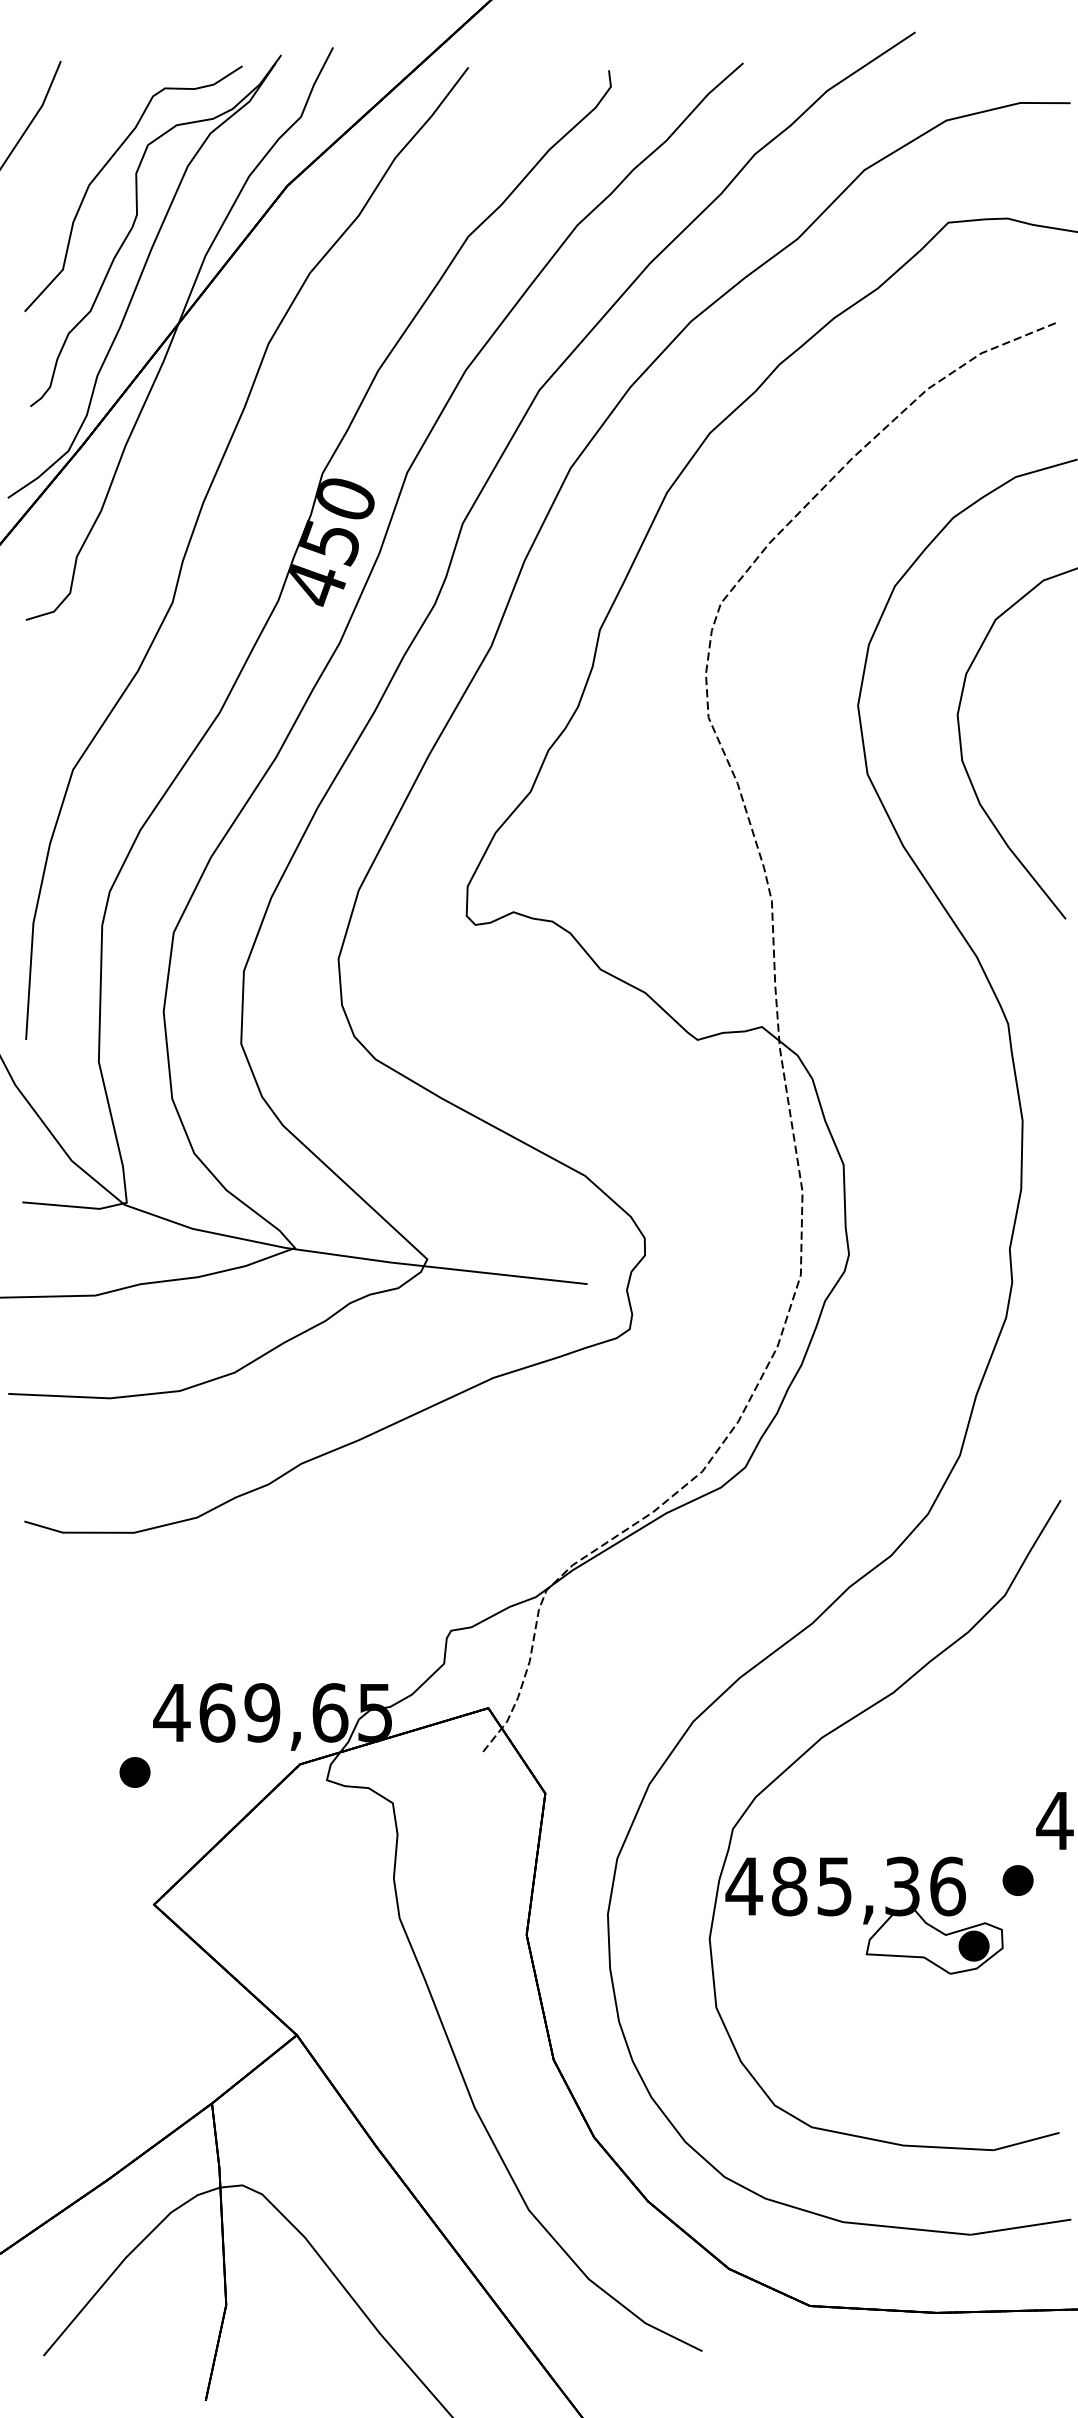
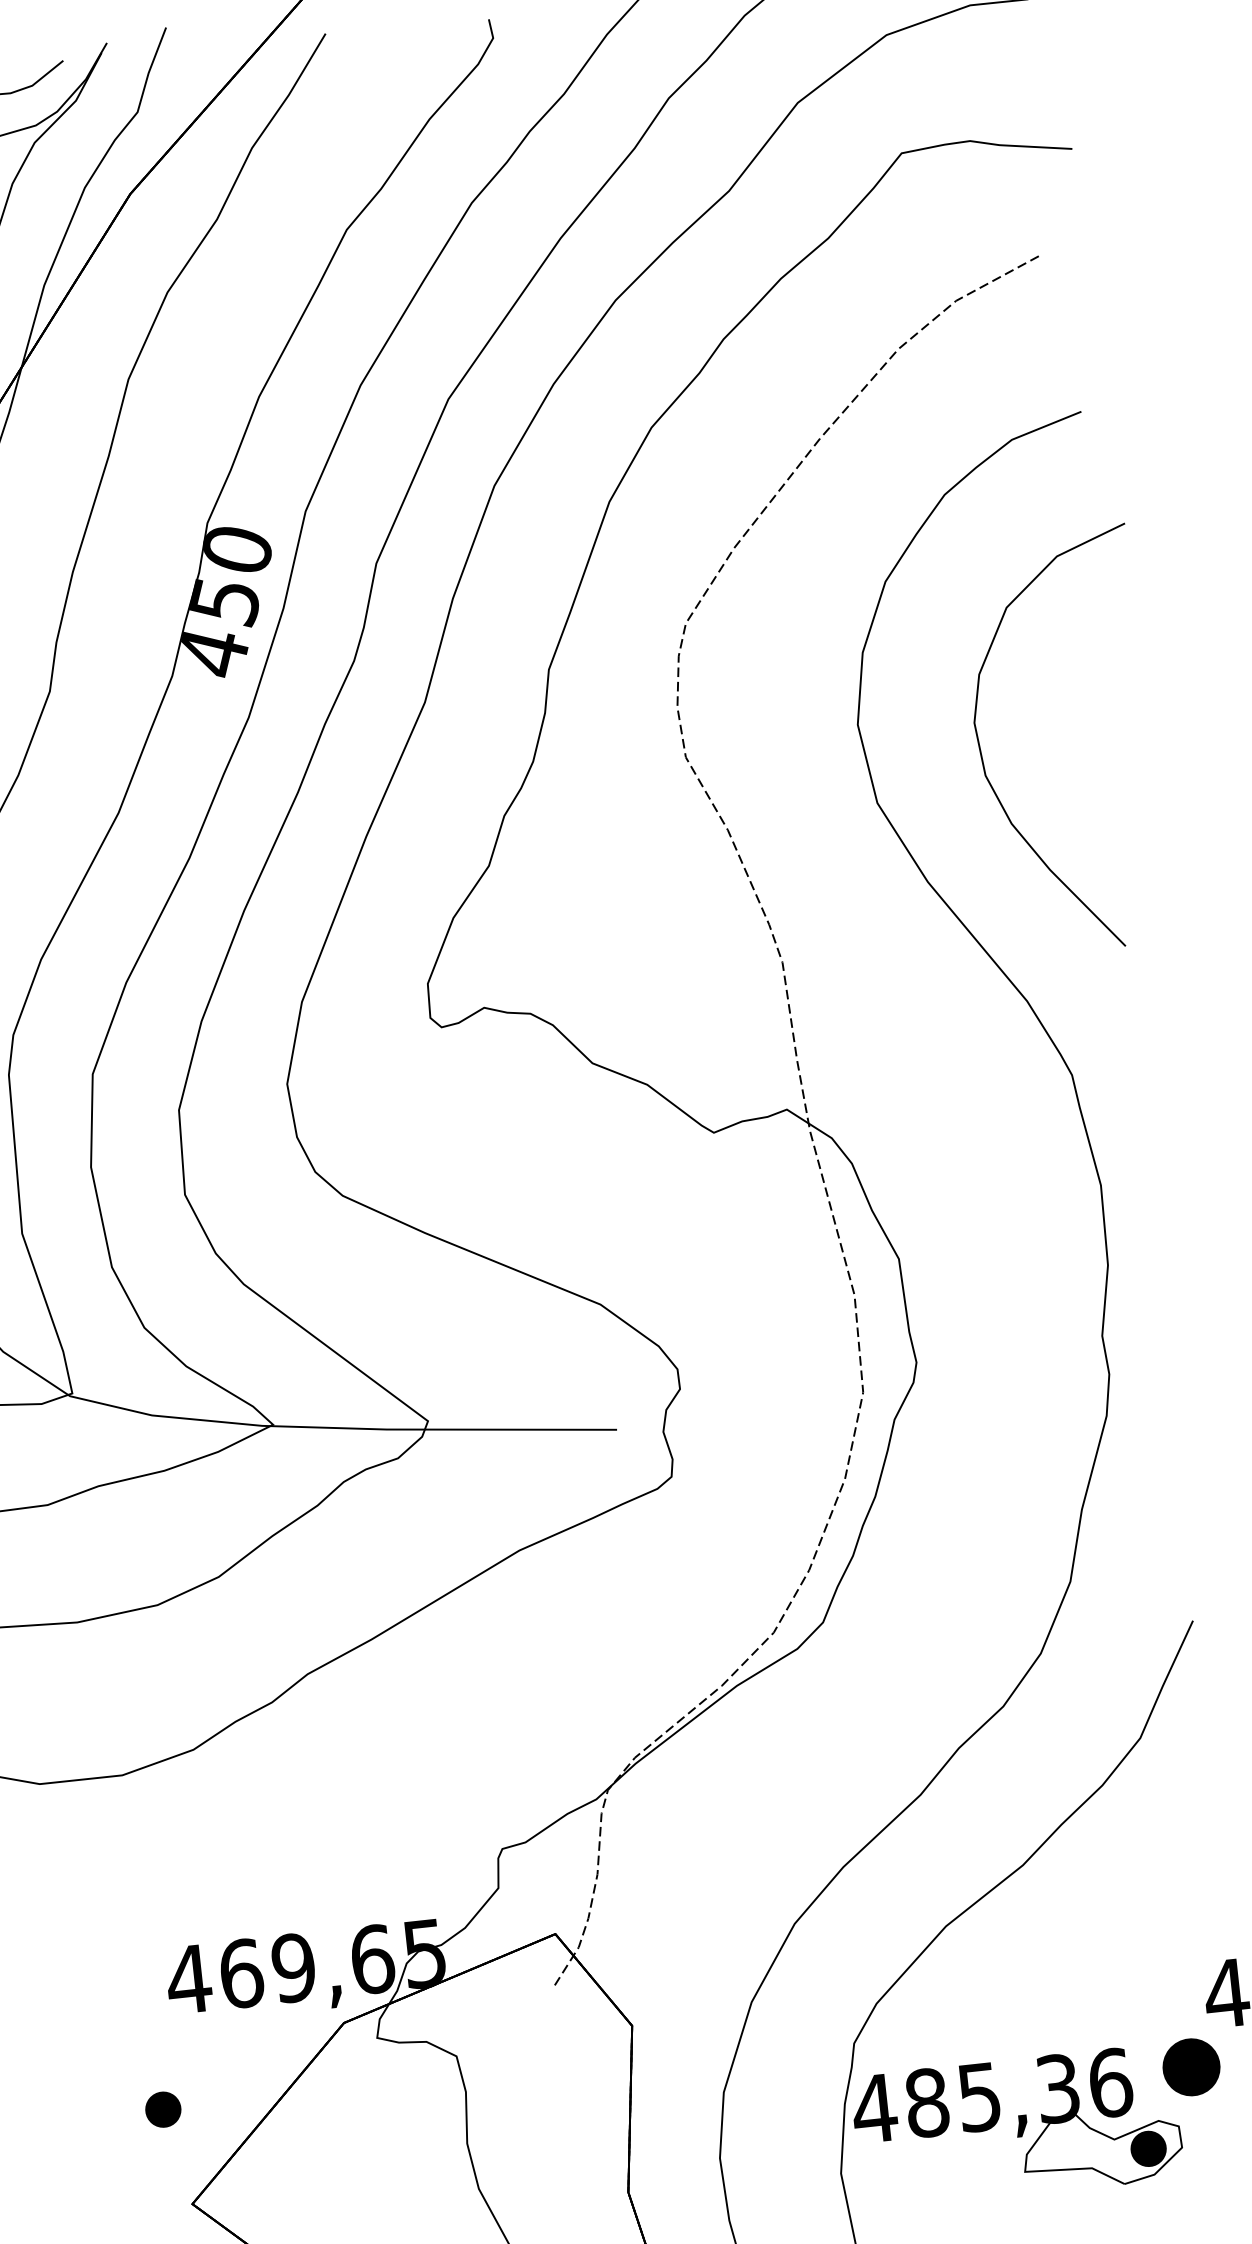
part: (134, 1772) -> (162, 2109), moved
part: (1017, 1880) -> (1190, 2067), size x1.6

